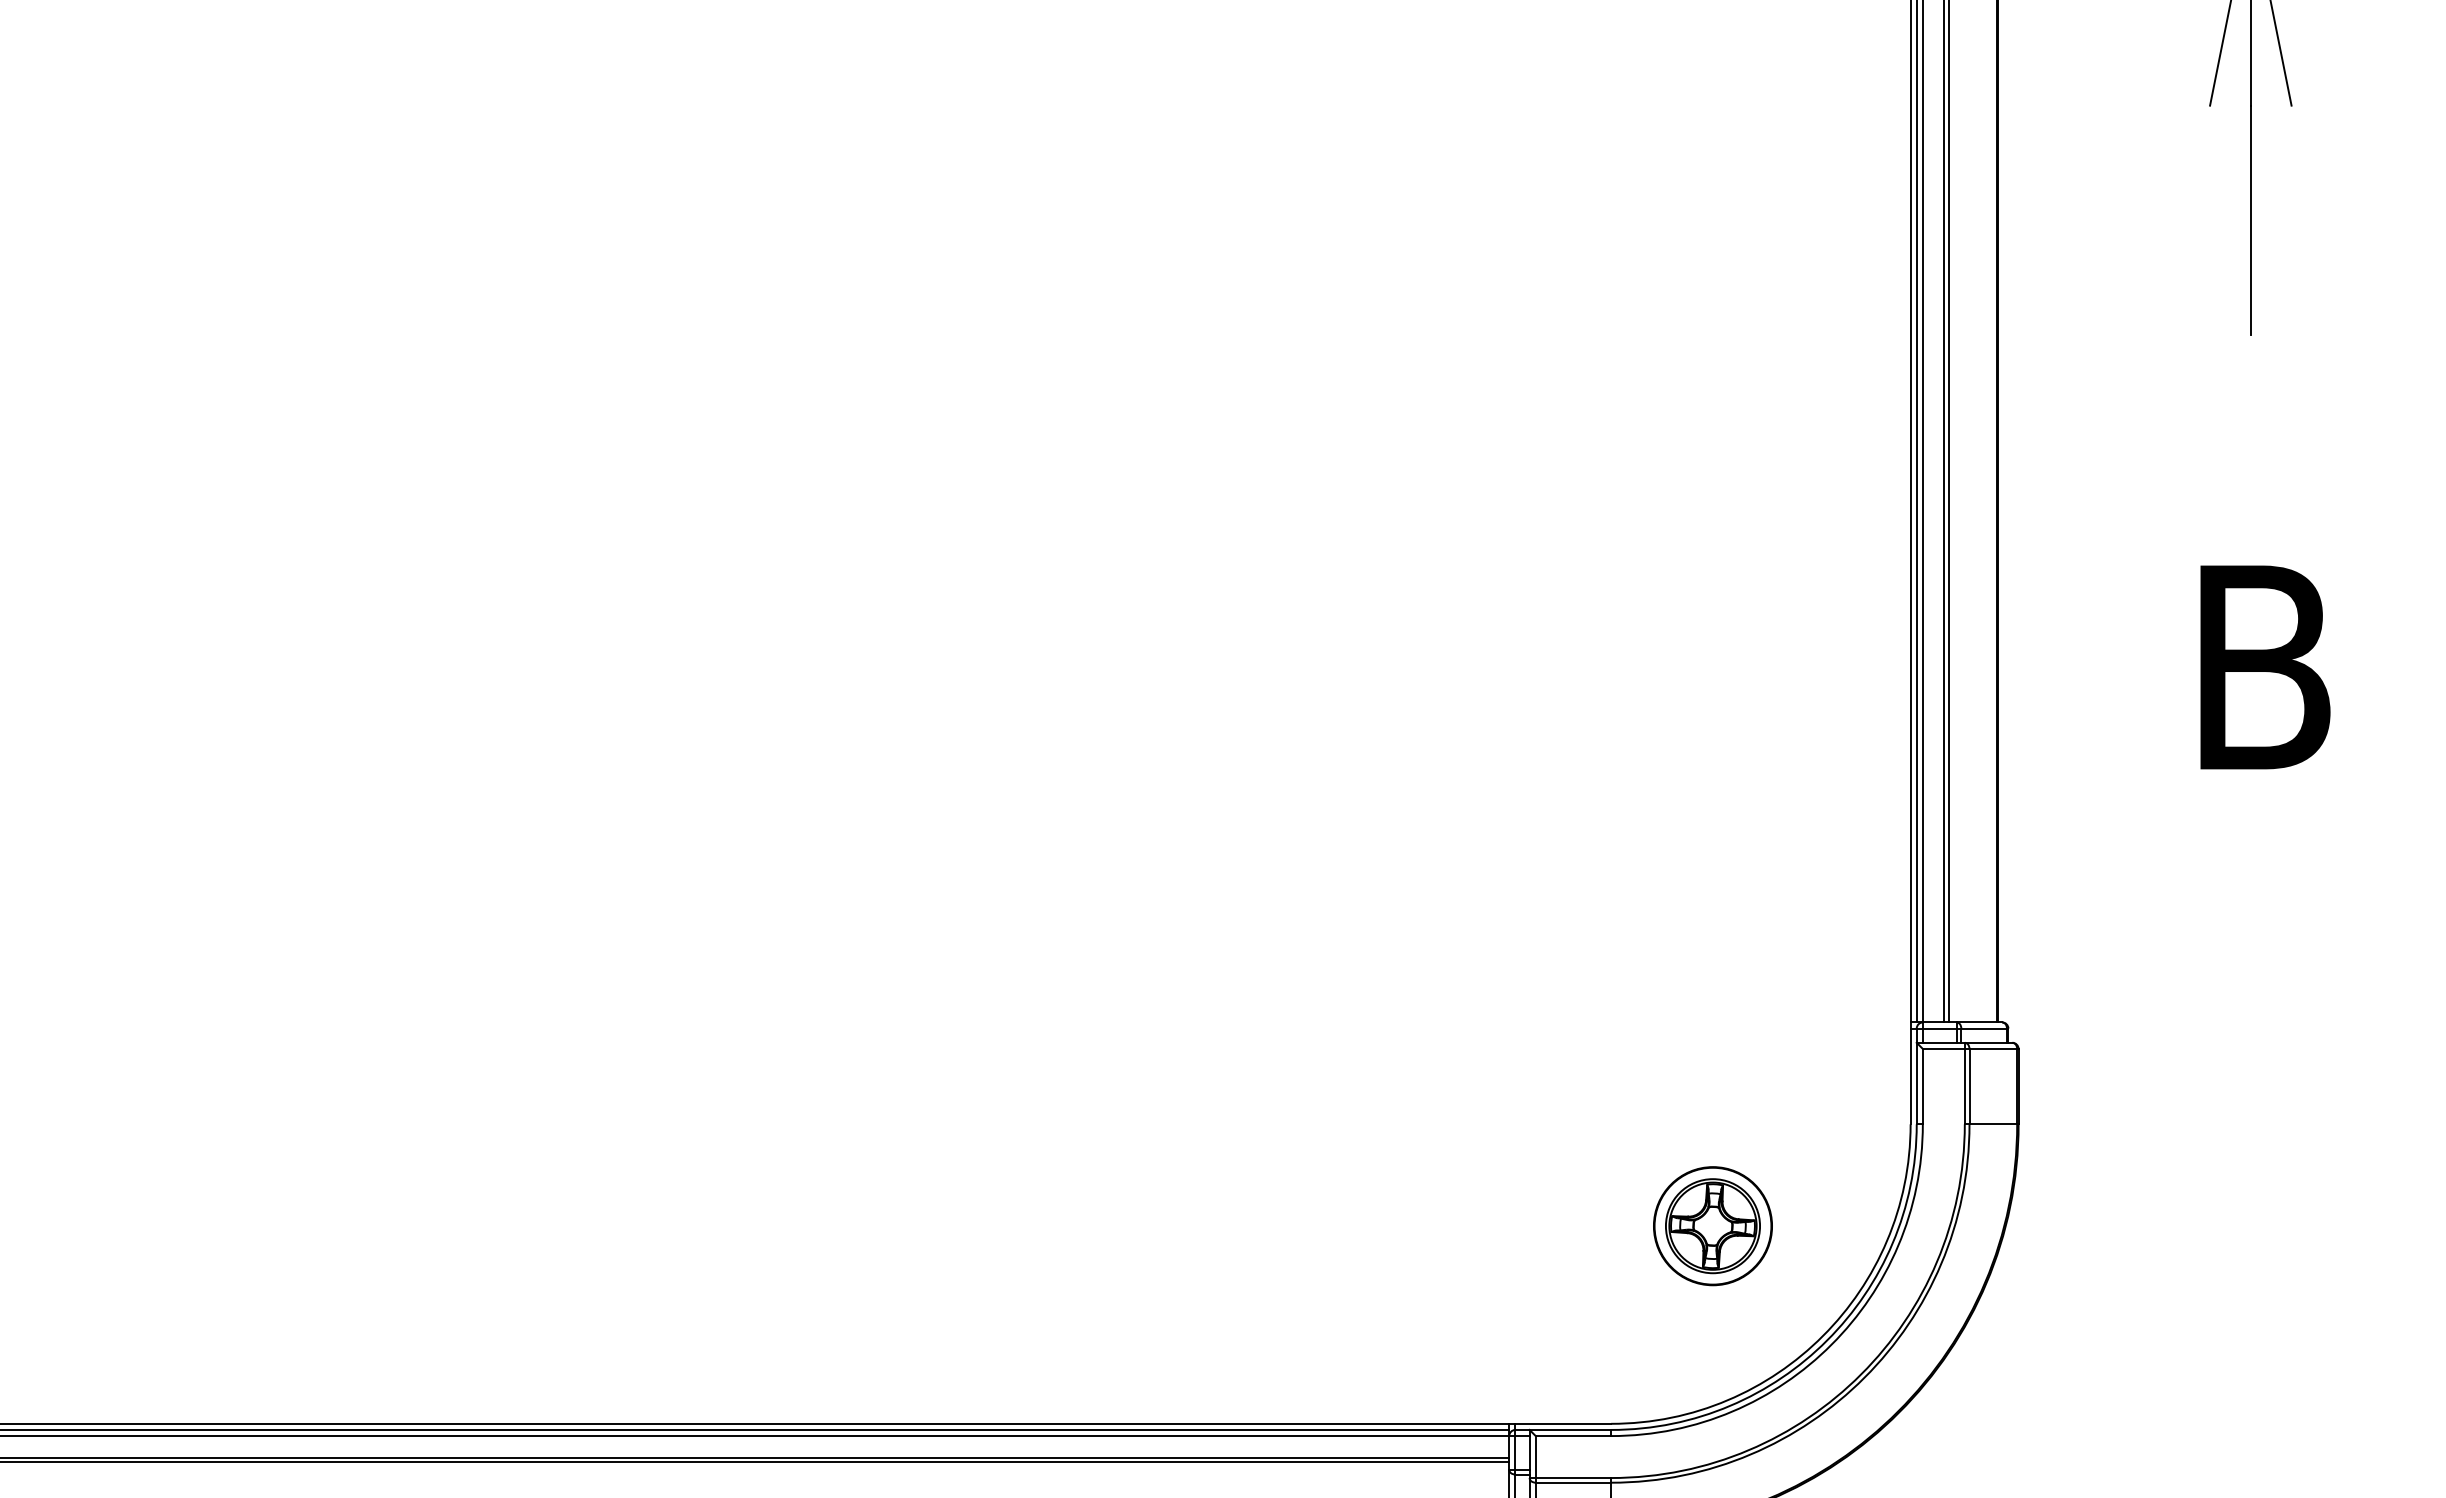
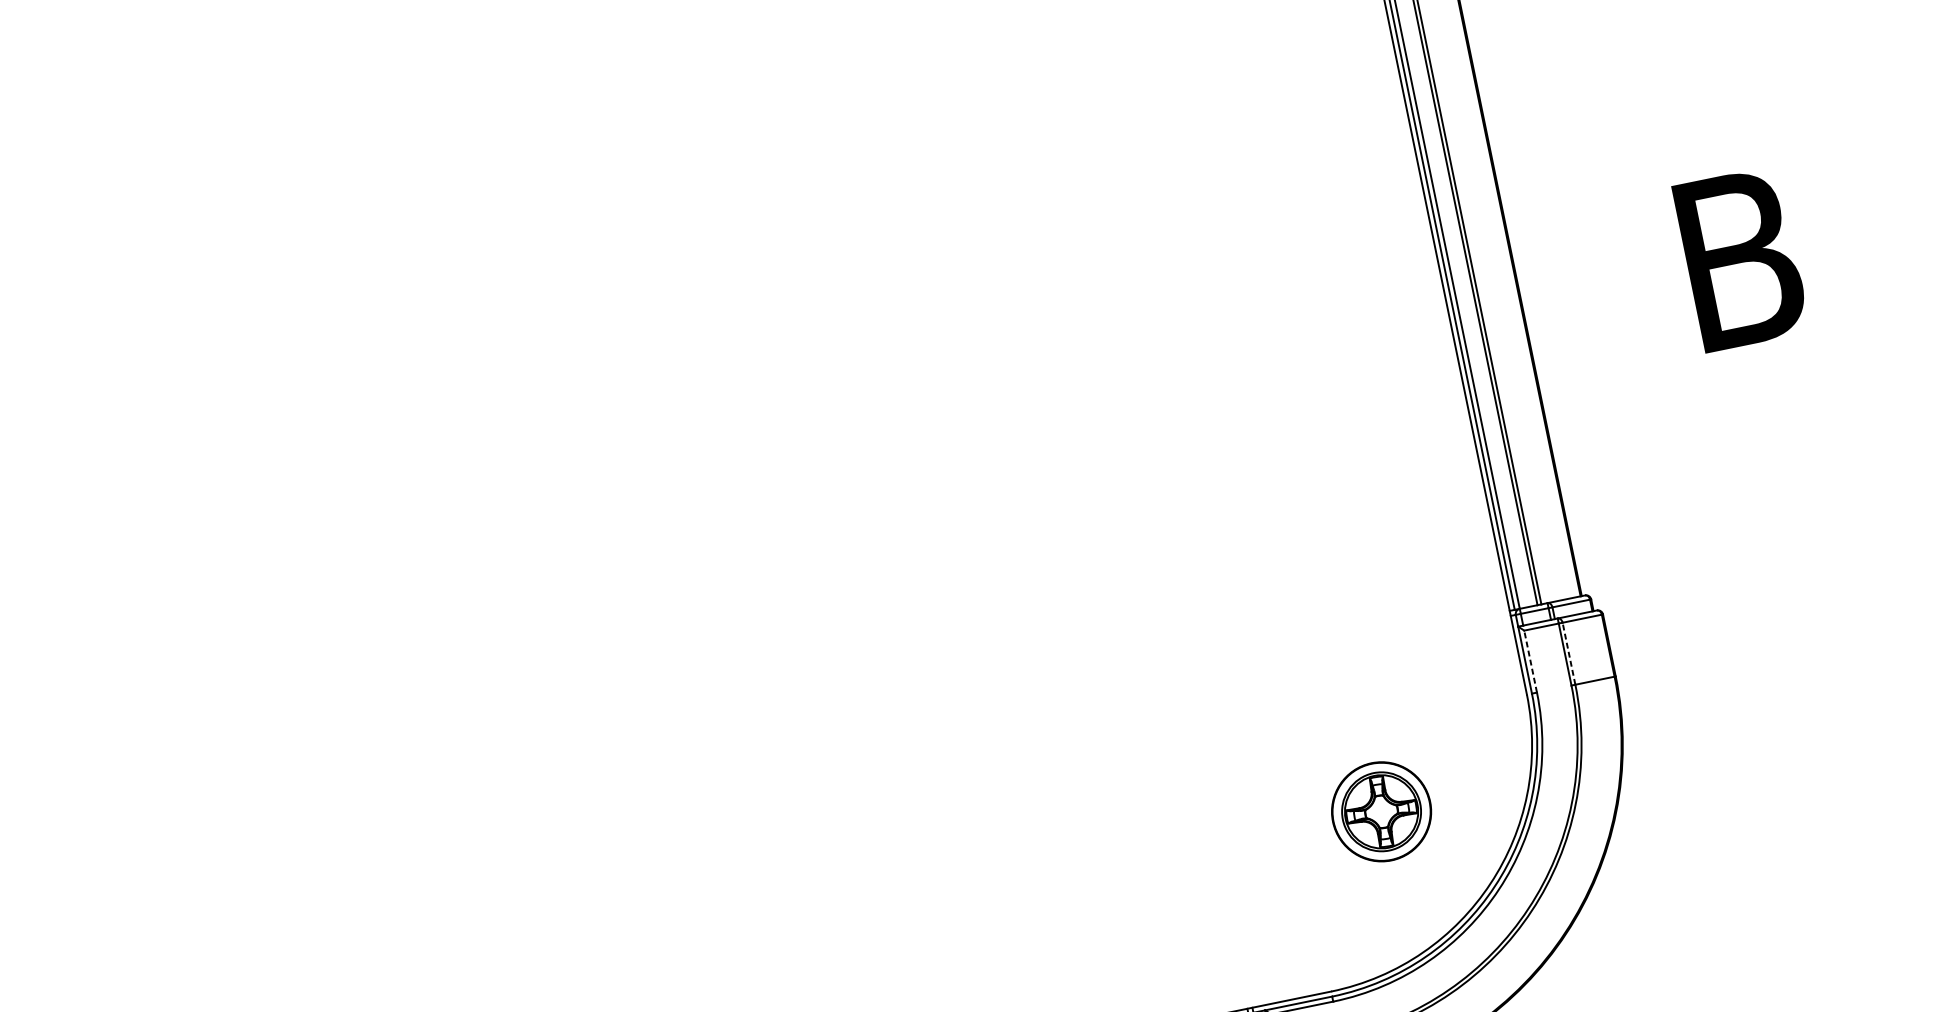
line: (1922, 1086) -> (1530, 661), solid -> dashed
line: (1969, 1086) -> (1568, 653), solid -> dashed

